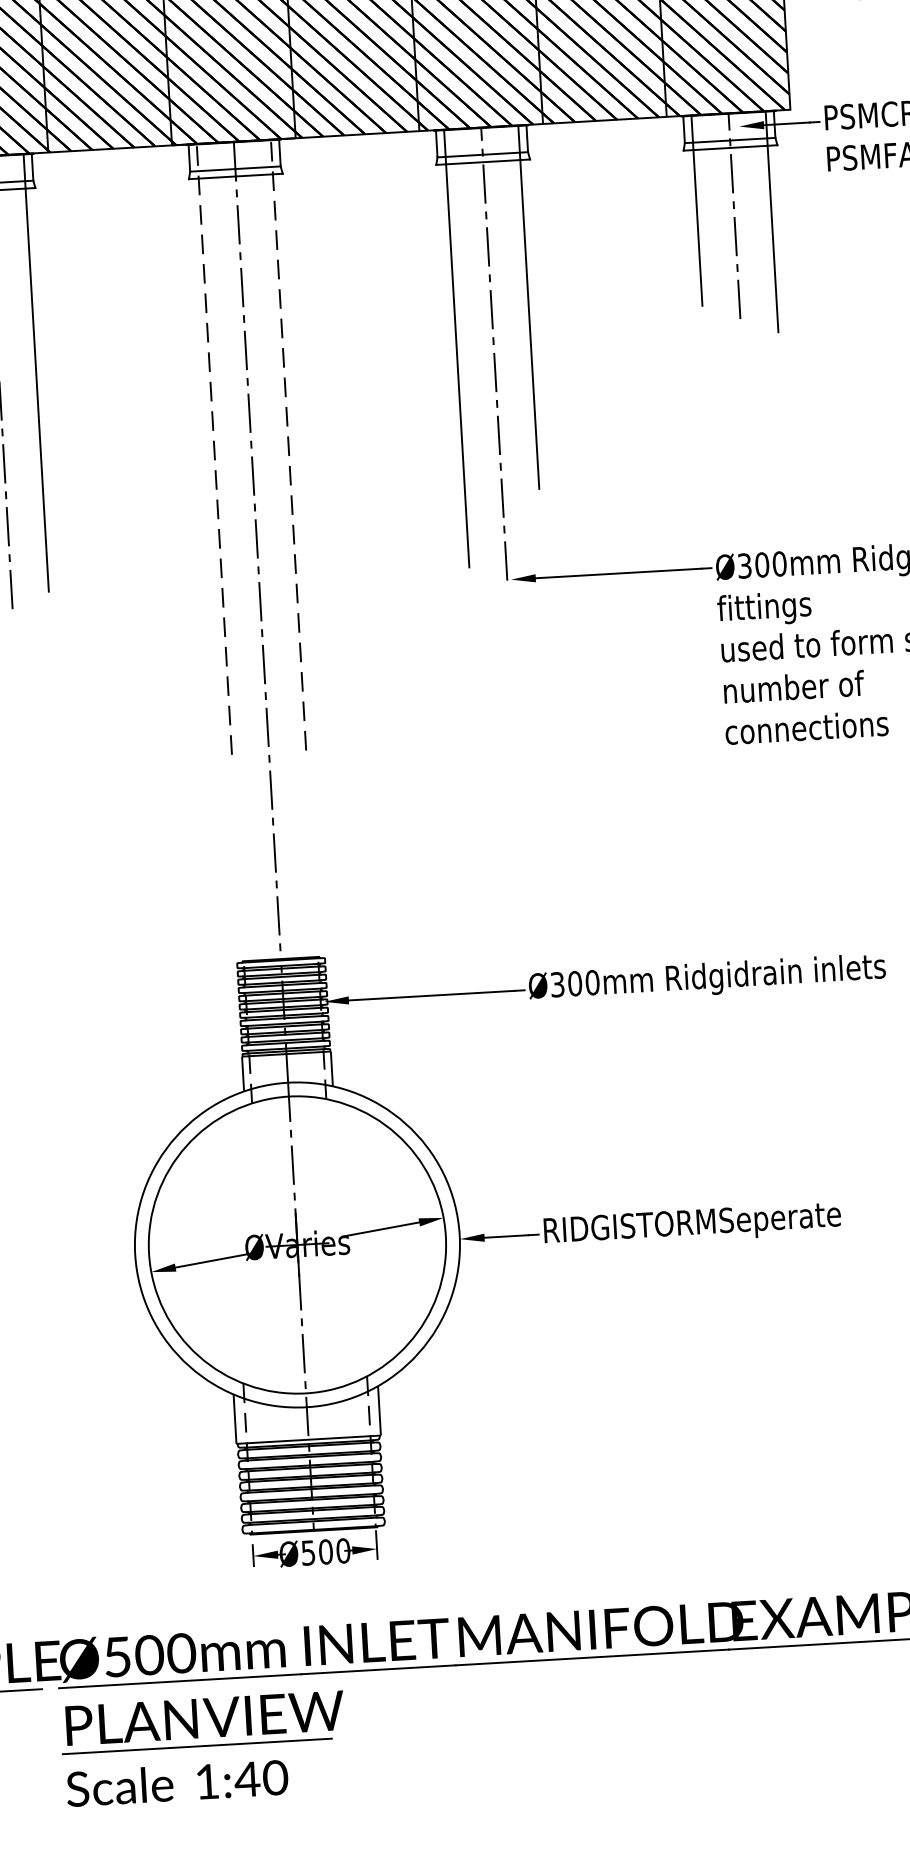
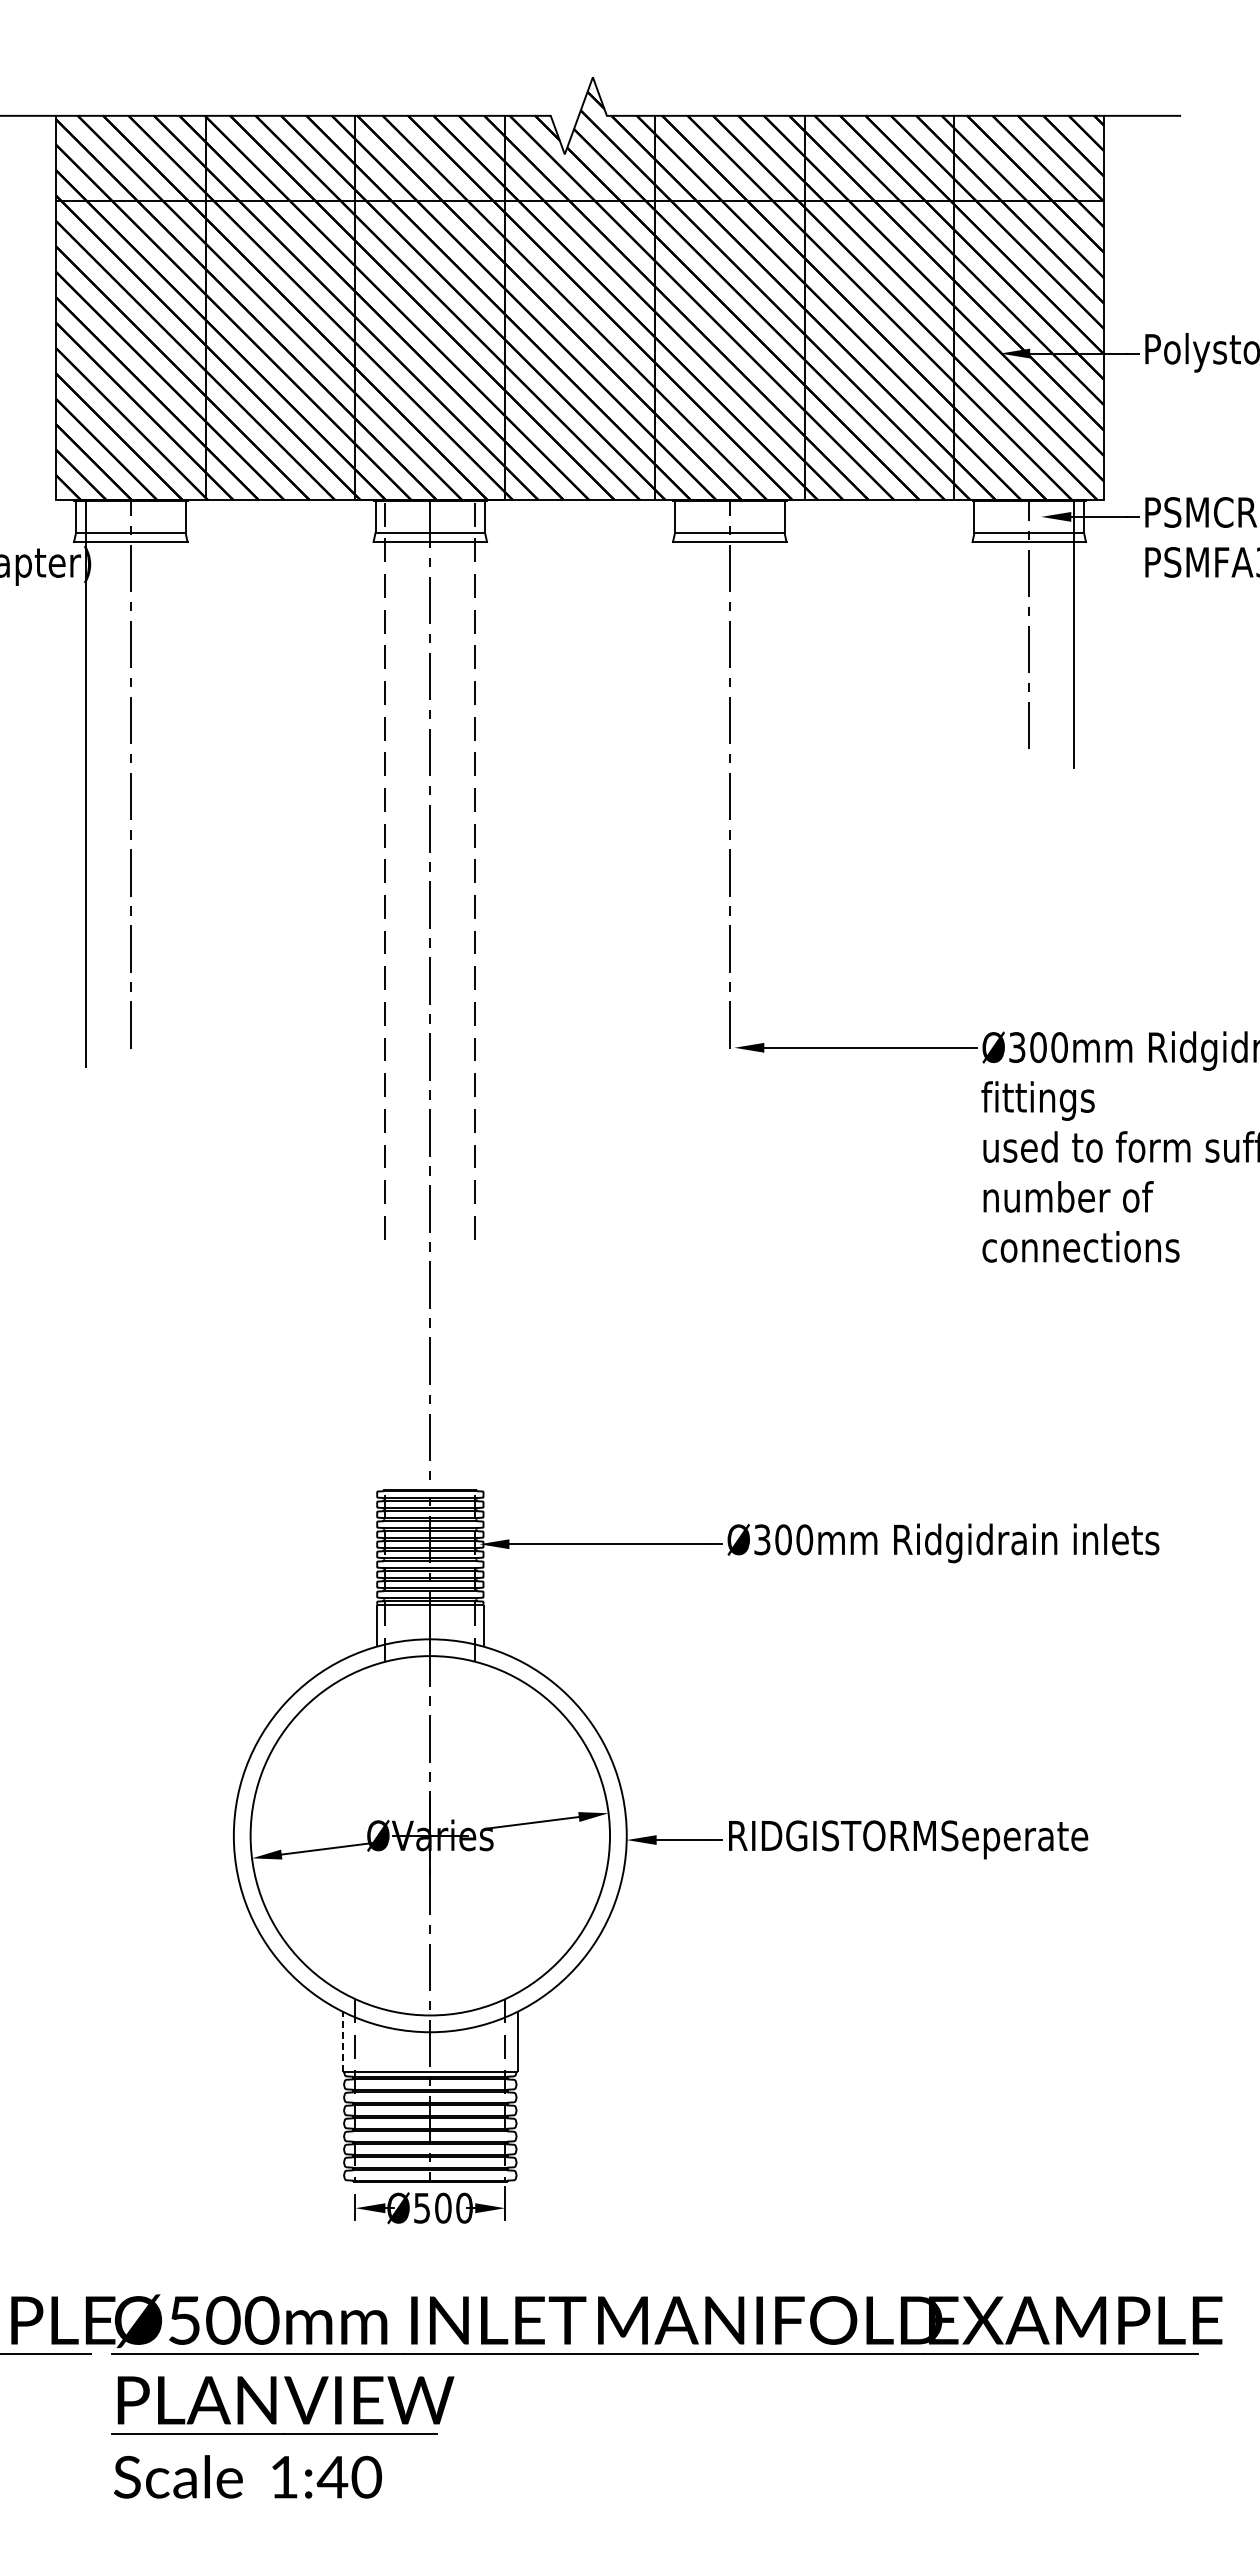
line: (697, 210) -> (984, 615), removed
line: (528, 307) -> (774, 720), removed
line: (456, 348) -> (684, 765), removed
line: (36, 373) -> (175, 765), removed
line: (234, 1419) -> (342, 2041), solid -> dashed

